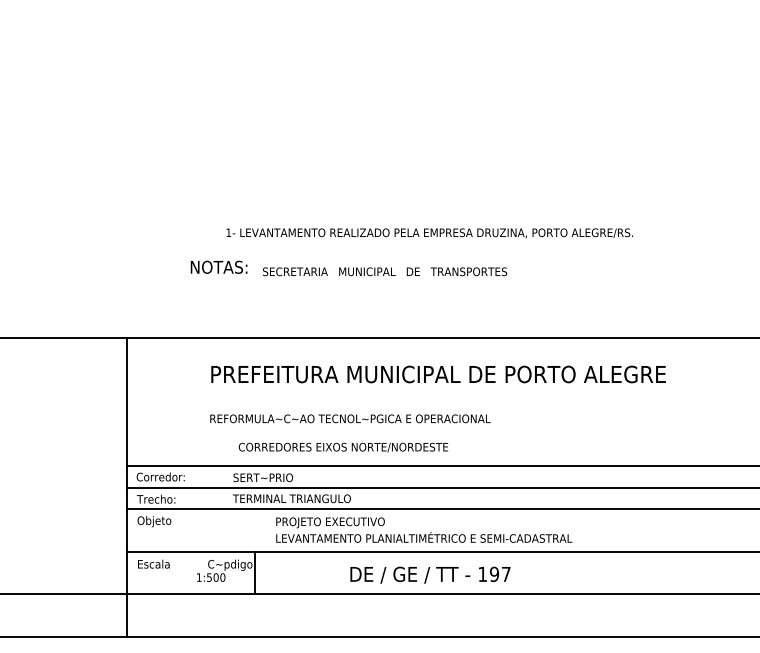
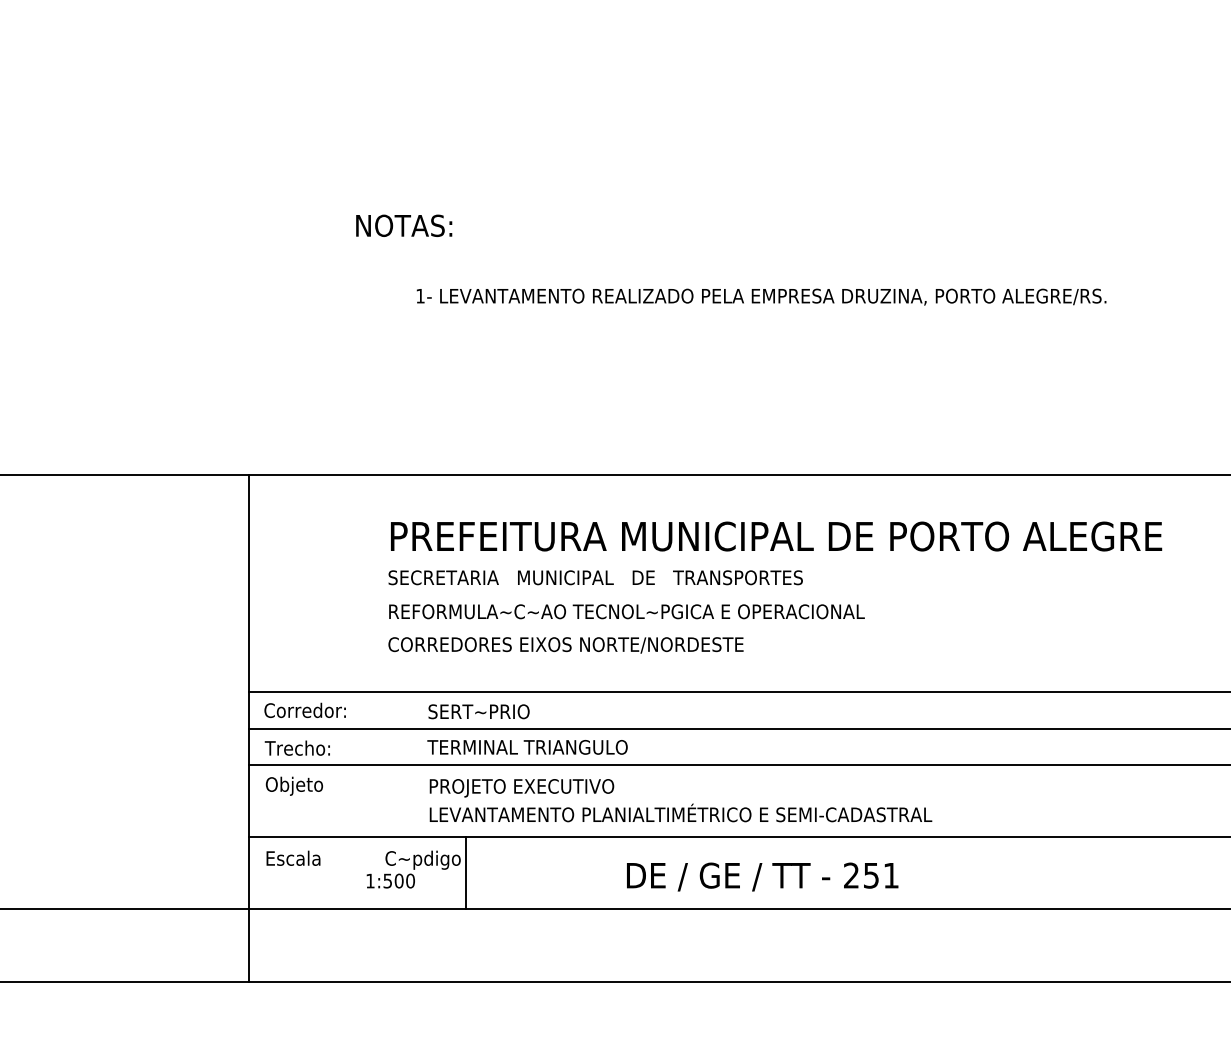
text: (218, 266) -> (403, 224), moved
text: (385, 271) -> (596, 577), moved
text: (342, 447) -> (564, 645), moved
text: (424, 529) -> (681, 799), moved
text: (494, 573) -> (871, 874), 197 -> 251

